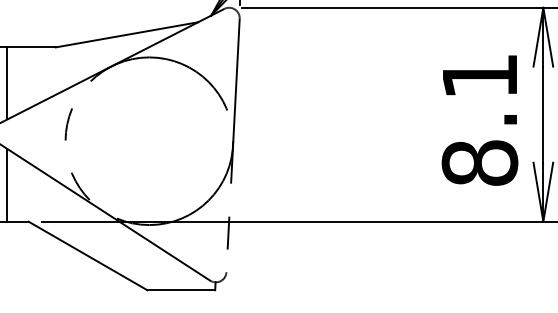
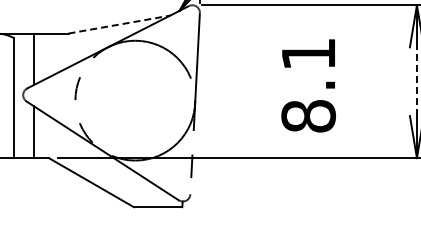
line: (127, 34) -> (119, 24), solid -> dashed
line: (542, 114) -> (416, 81), solid -> dashed
text: (479, 120) -> (308, 85), moved

